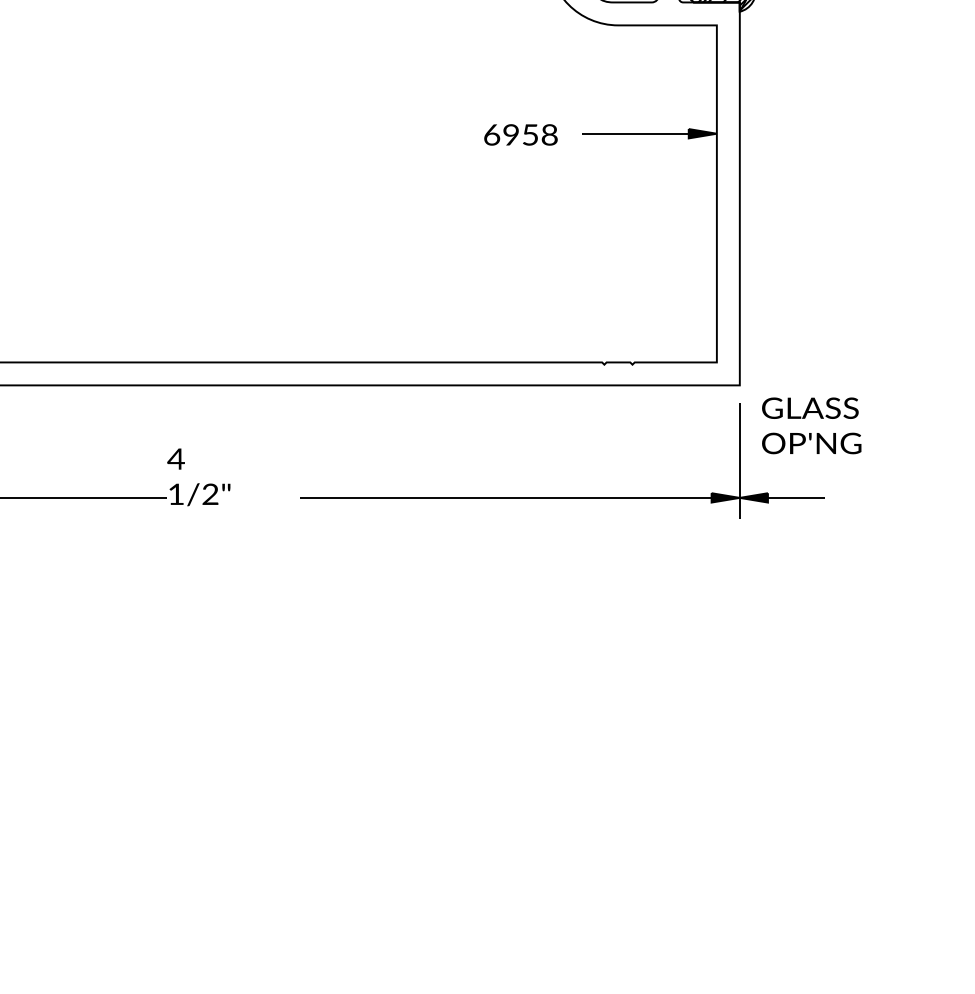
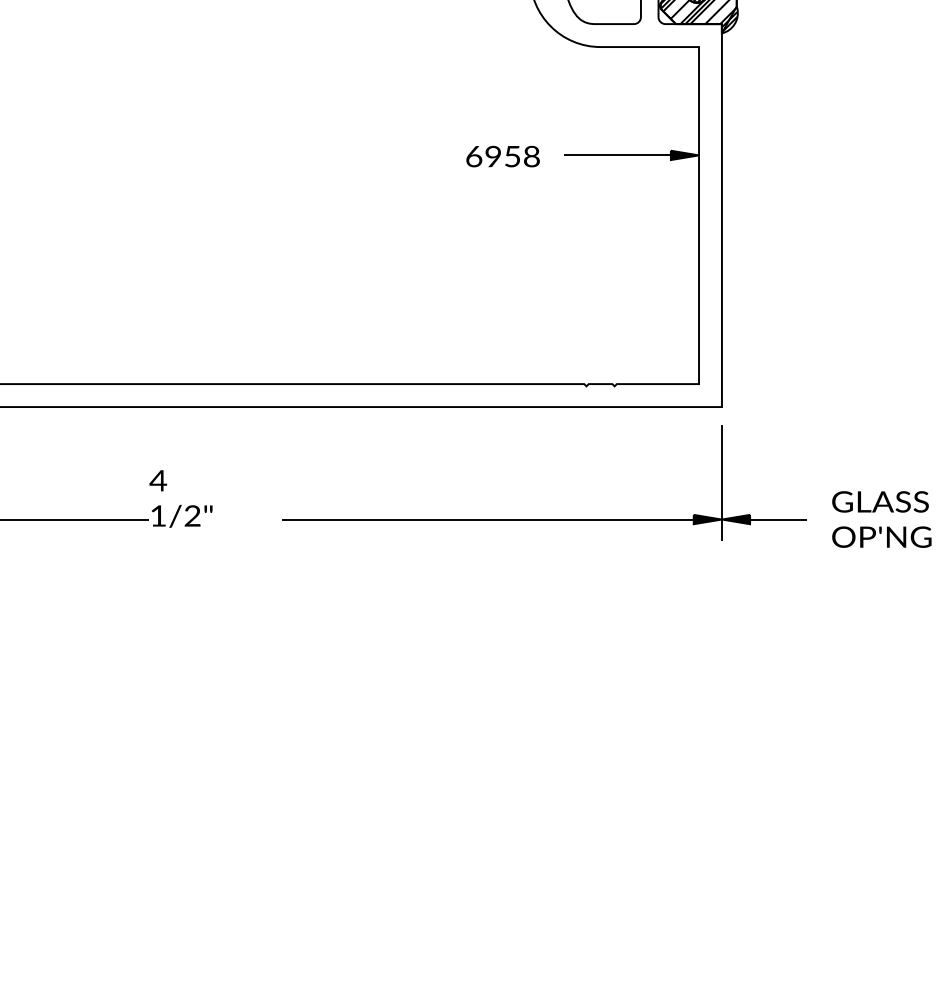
text: (811, 425) -> (881, 519), moved

